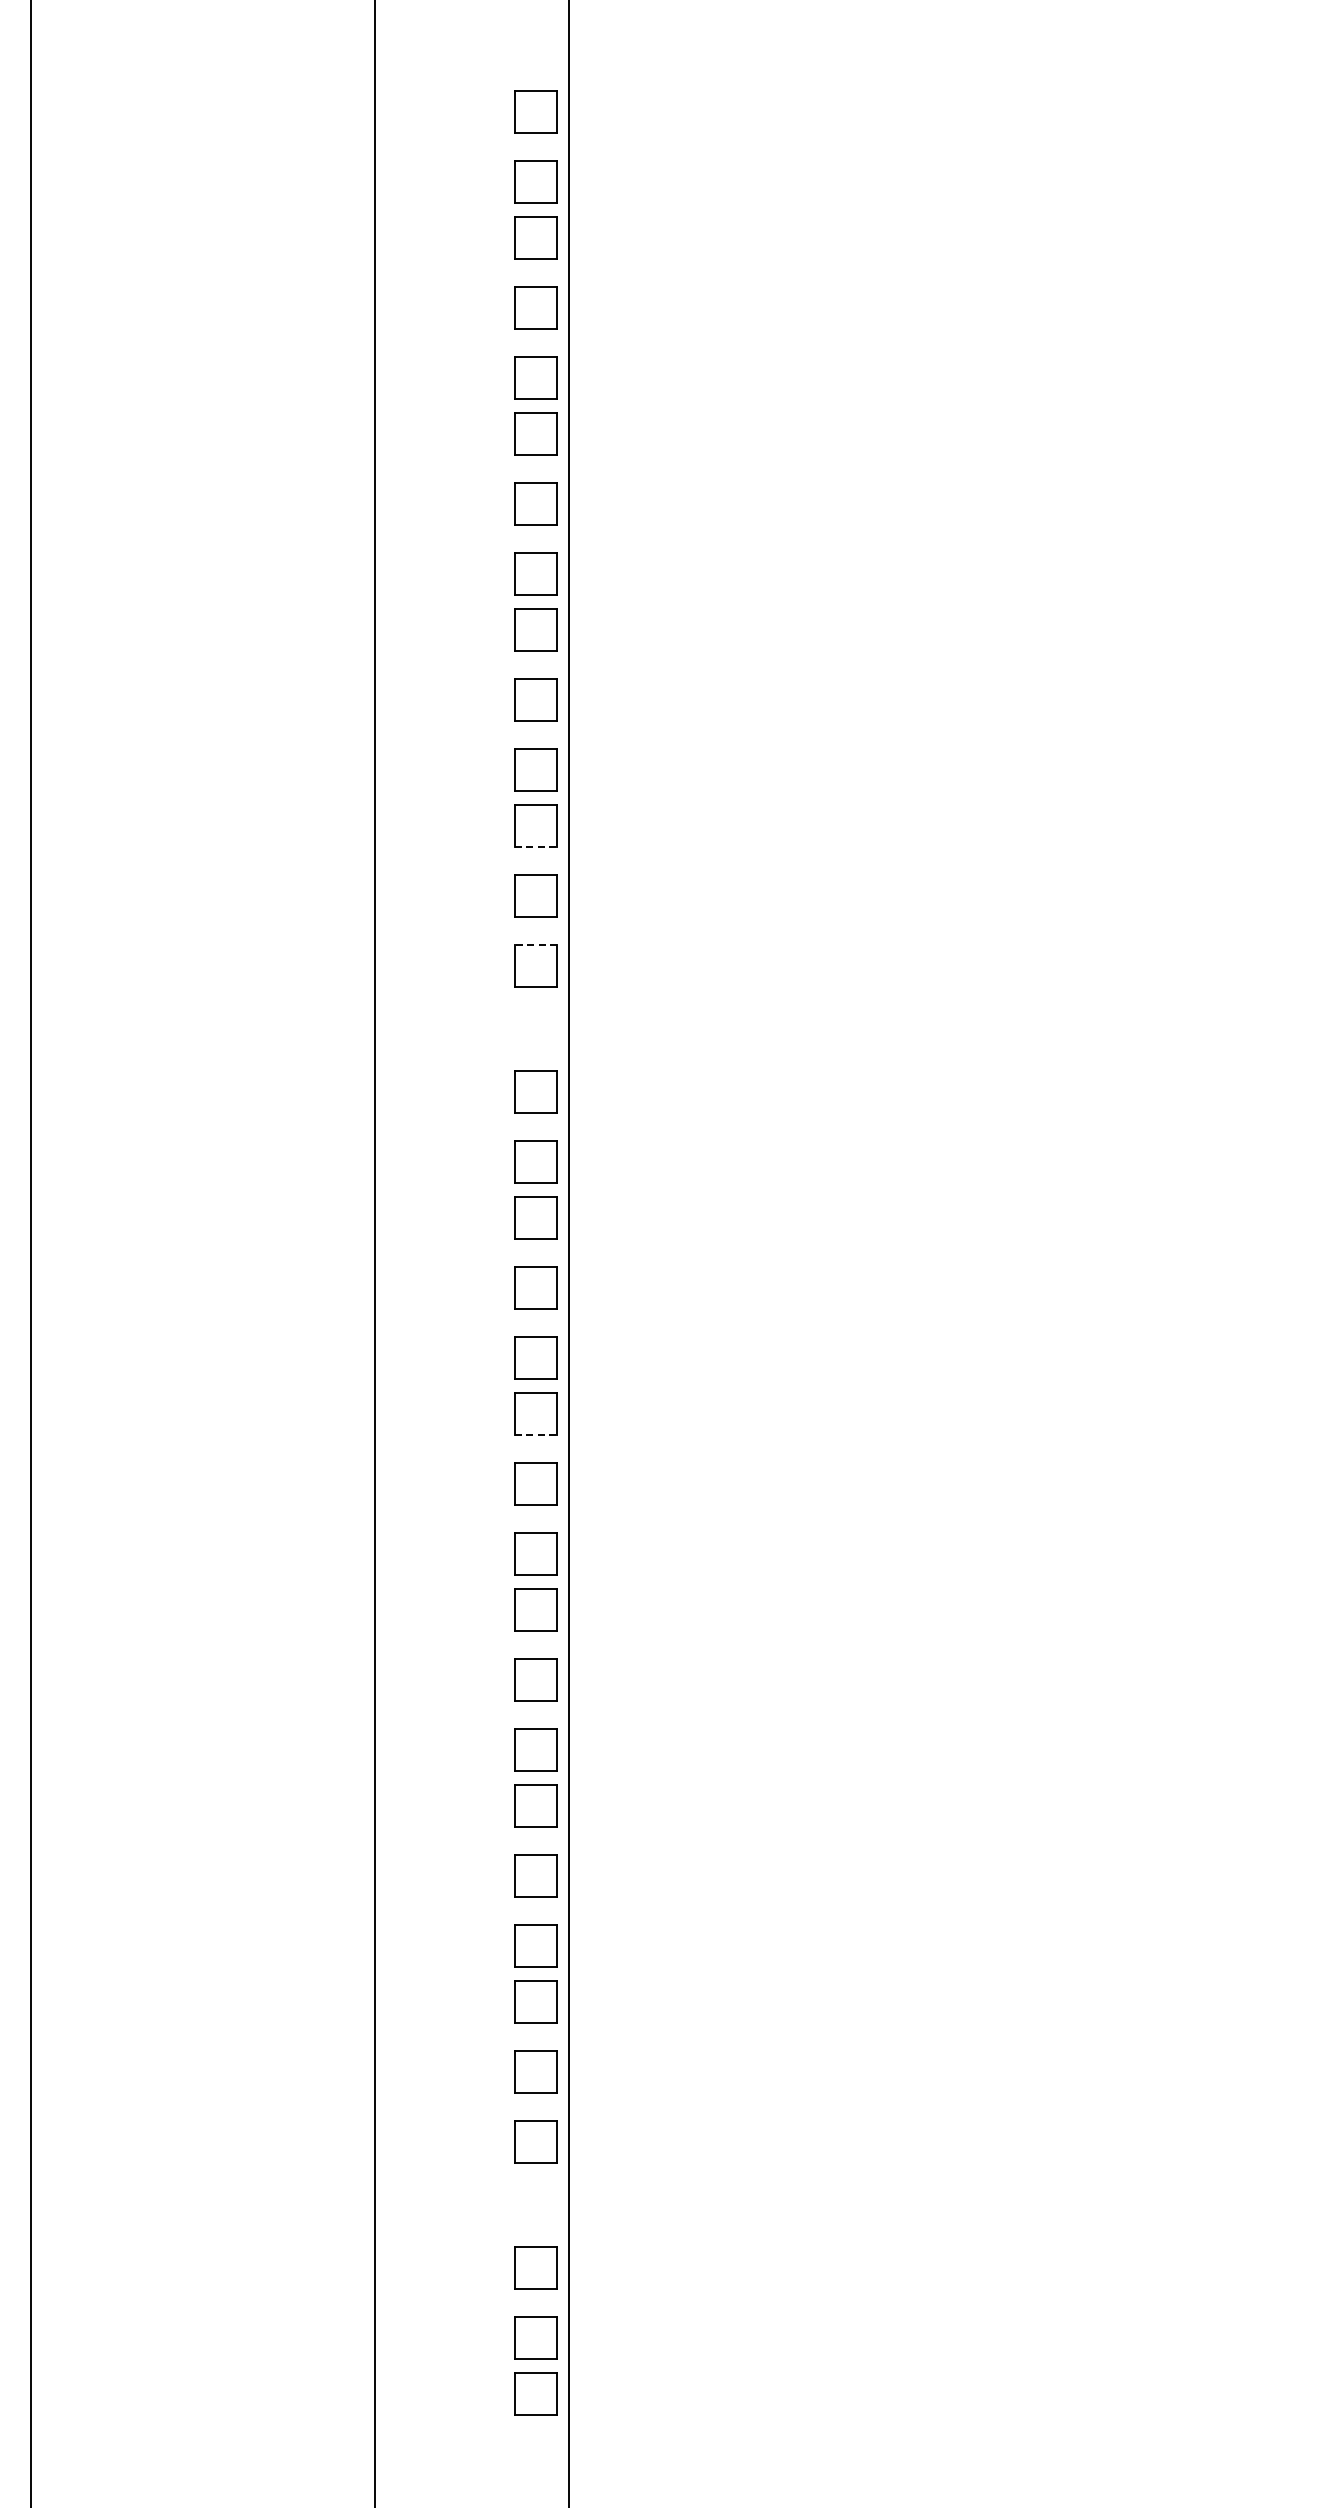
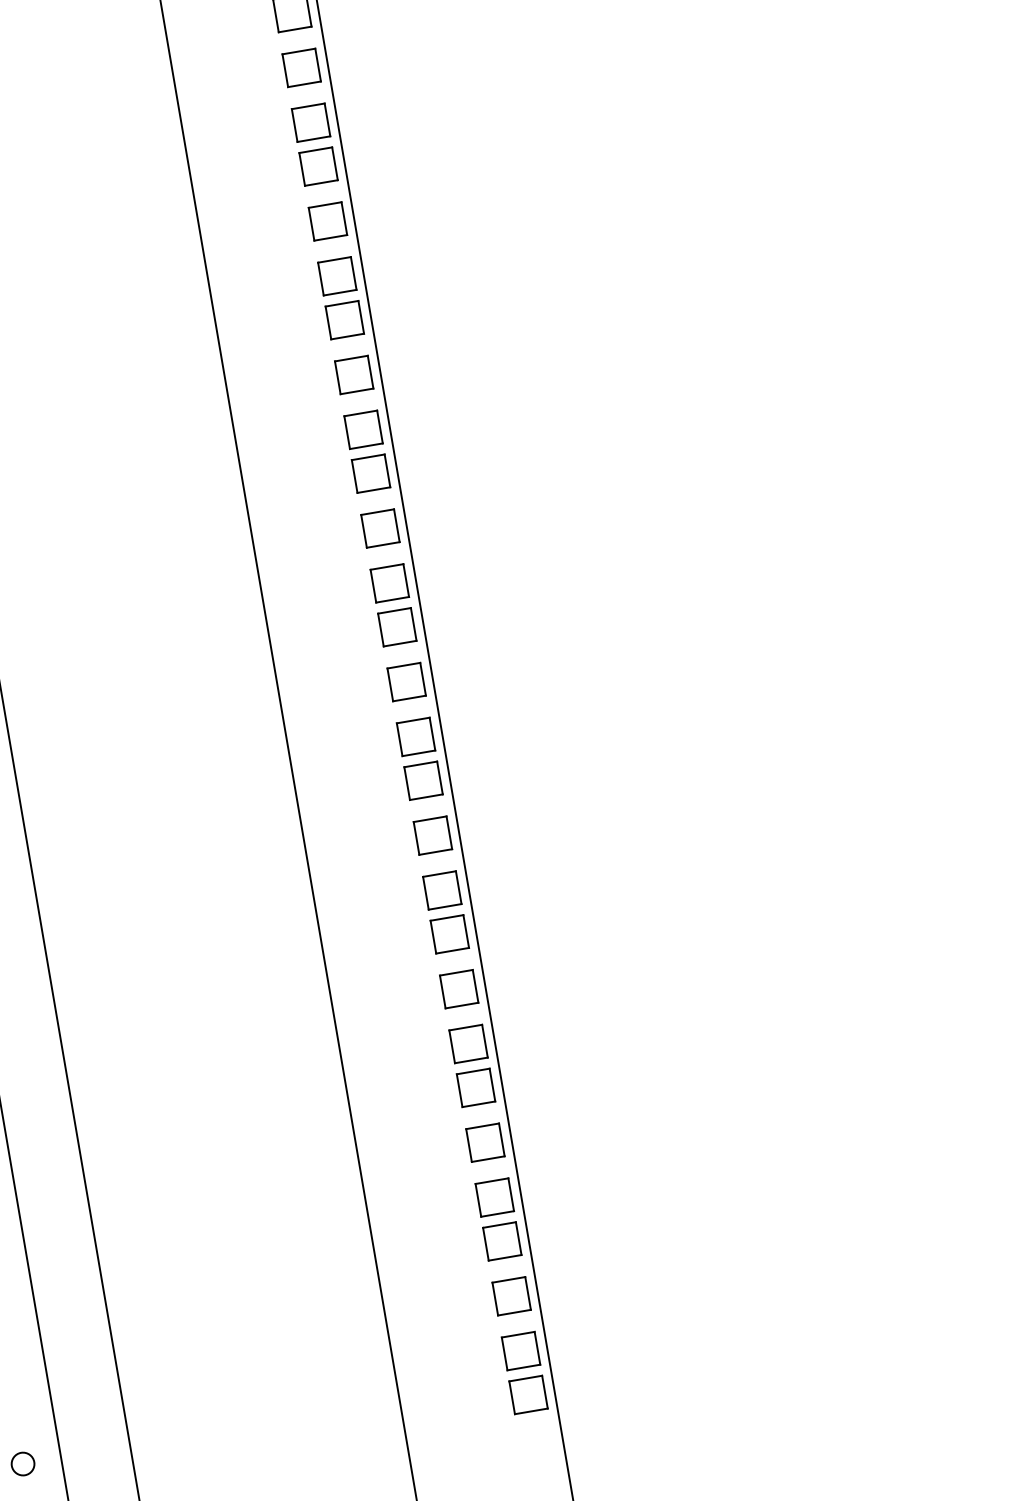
line: (535, 847) -> (321, 183), dashed -> solid
line: (535, 945) -> (334, 260), dashed -> solid
part: (535, 1021) -> (344, 319), added
line: (535, 1435) -> (399, 644), dashed -> solid
part: (535, 2197) -> (501, 1240), added

